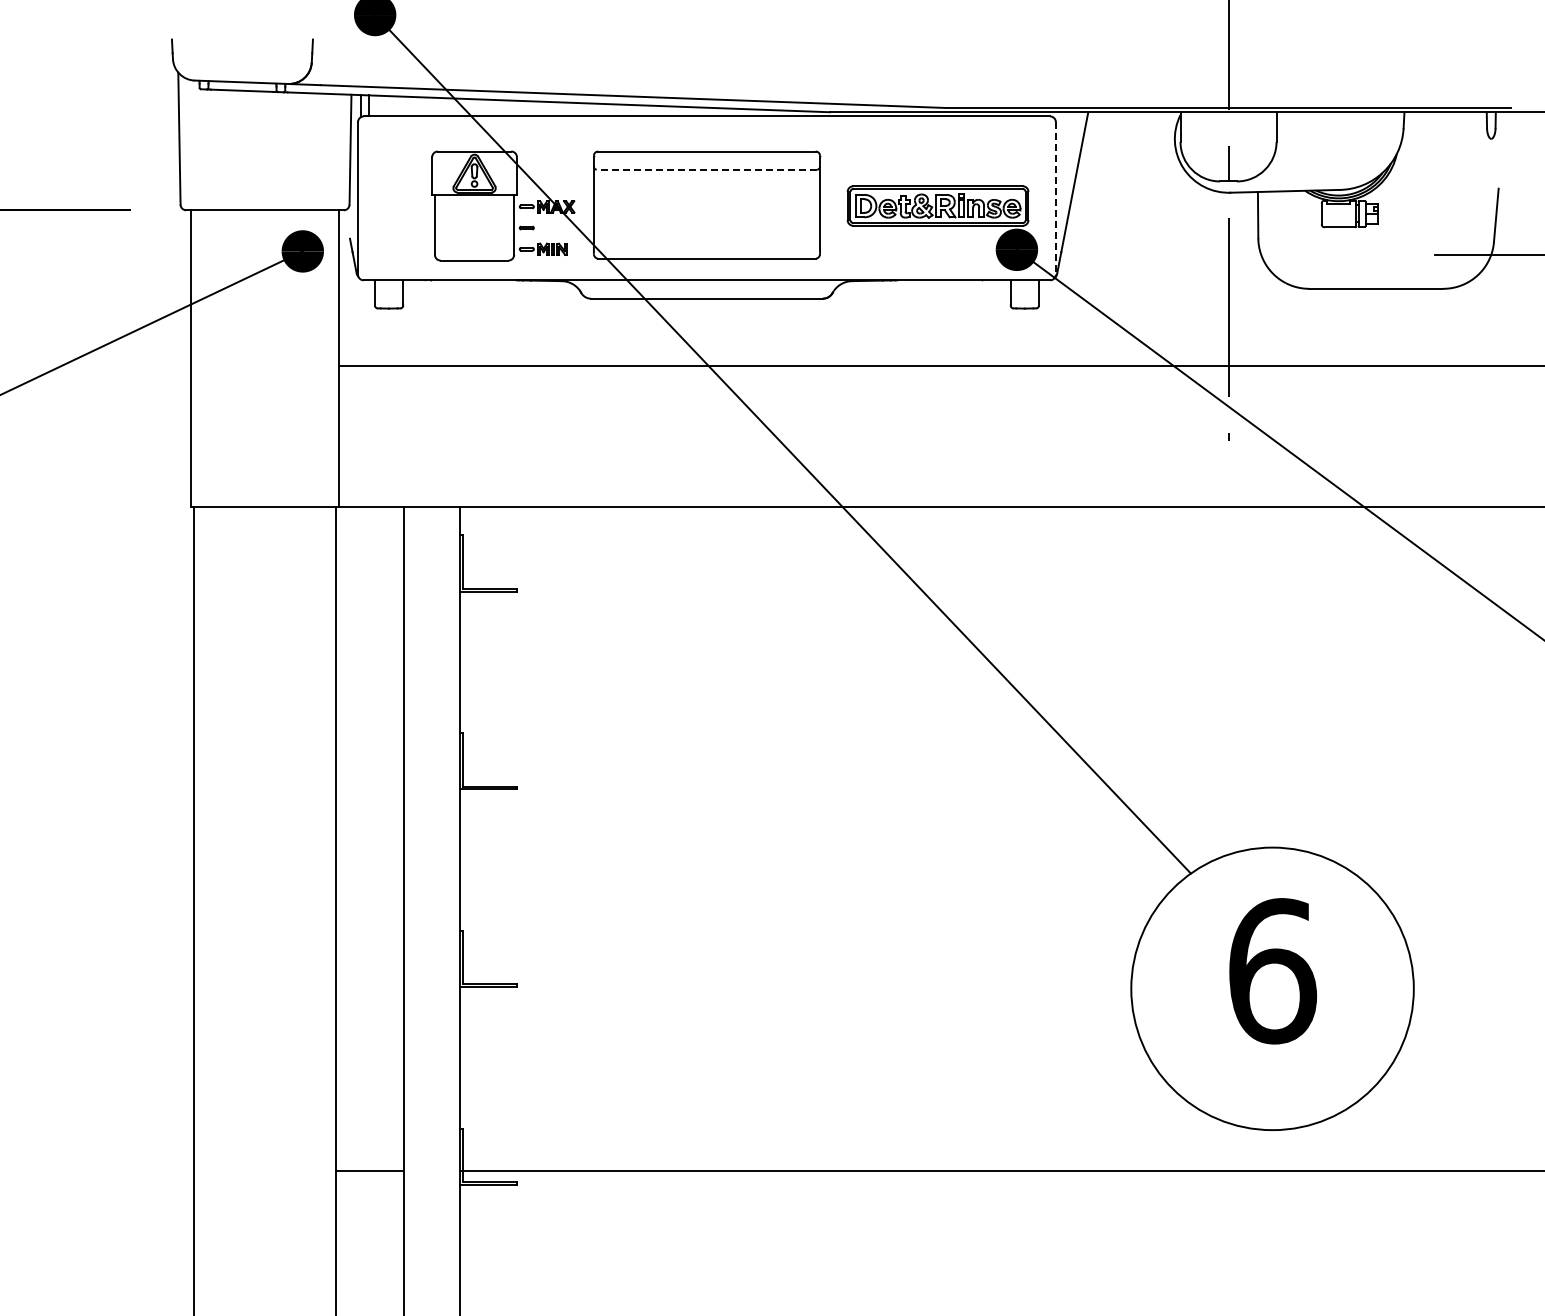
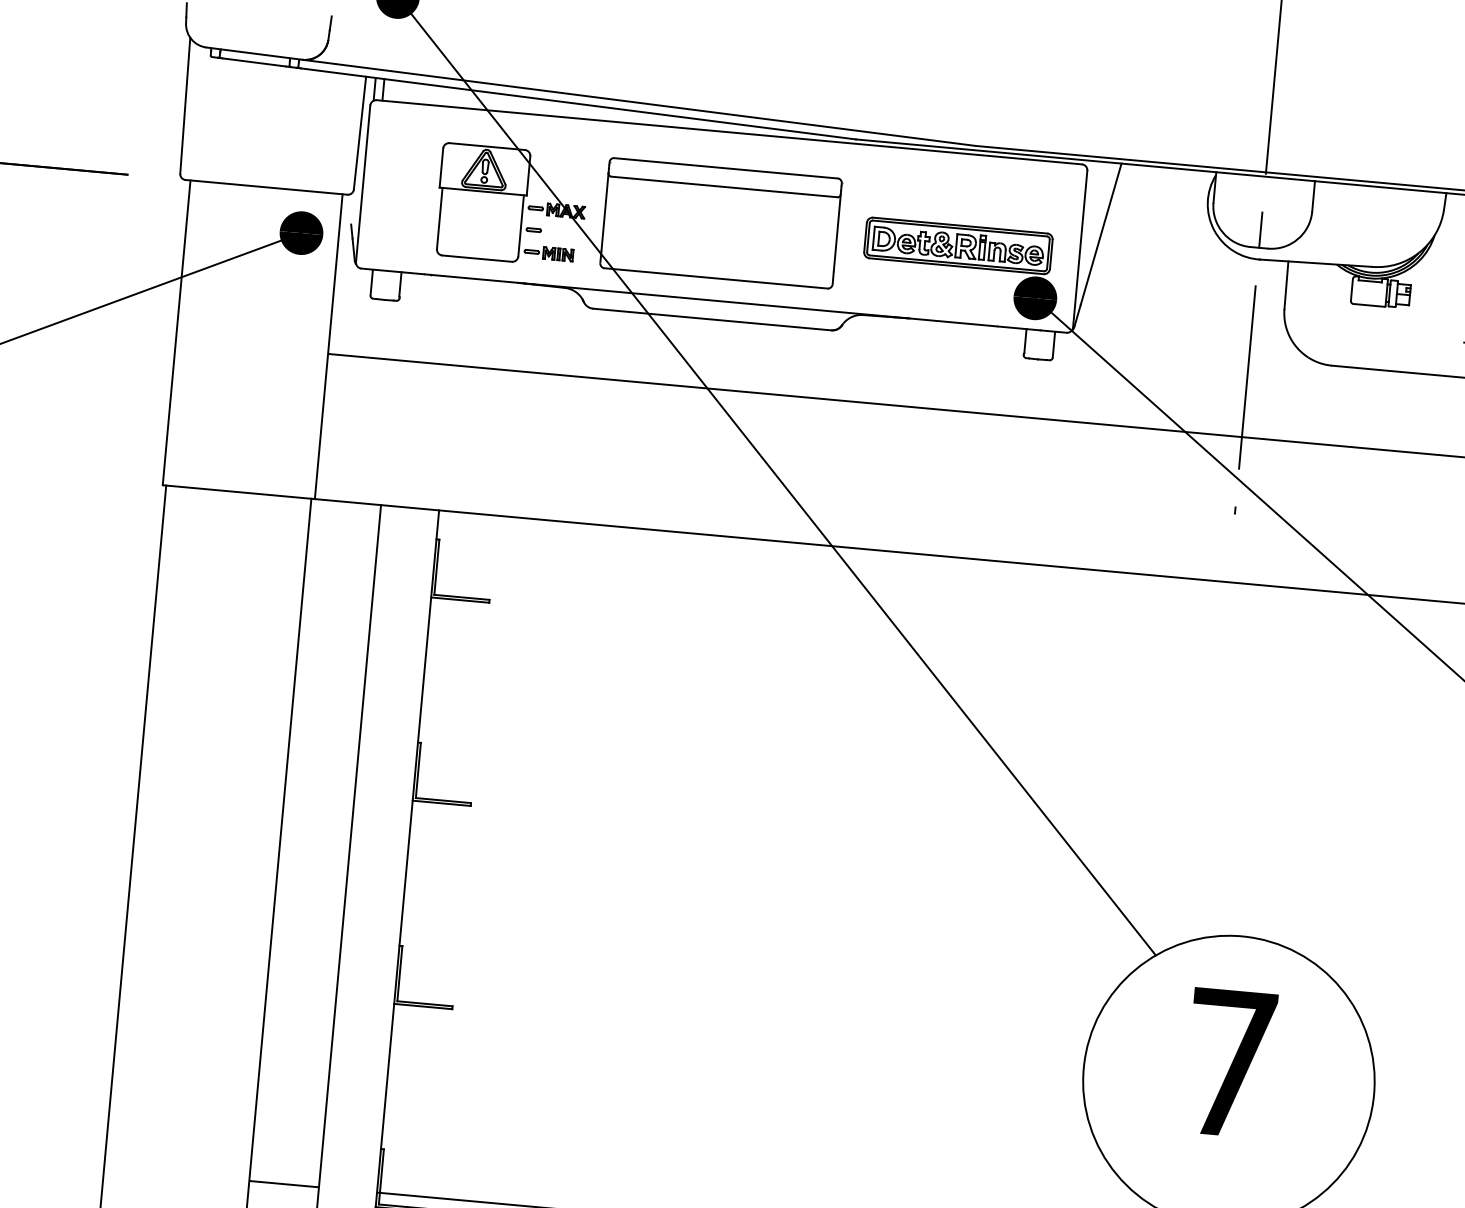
line: (706, 169) -> (723, 186), dashed -> solid
line: (1055, 198) -> (1079, 249), dashed -> solid
text: (1273, 971) -> (1231, 1063), 6 -> 7

